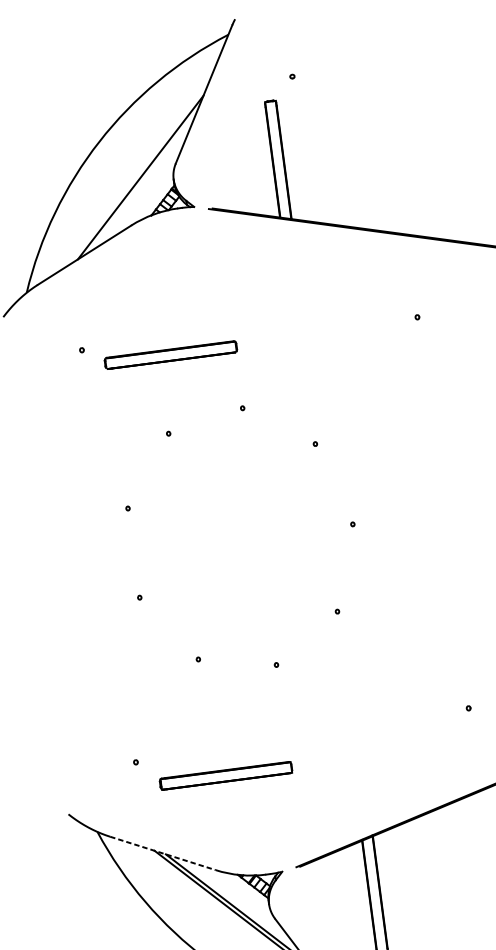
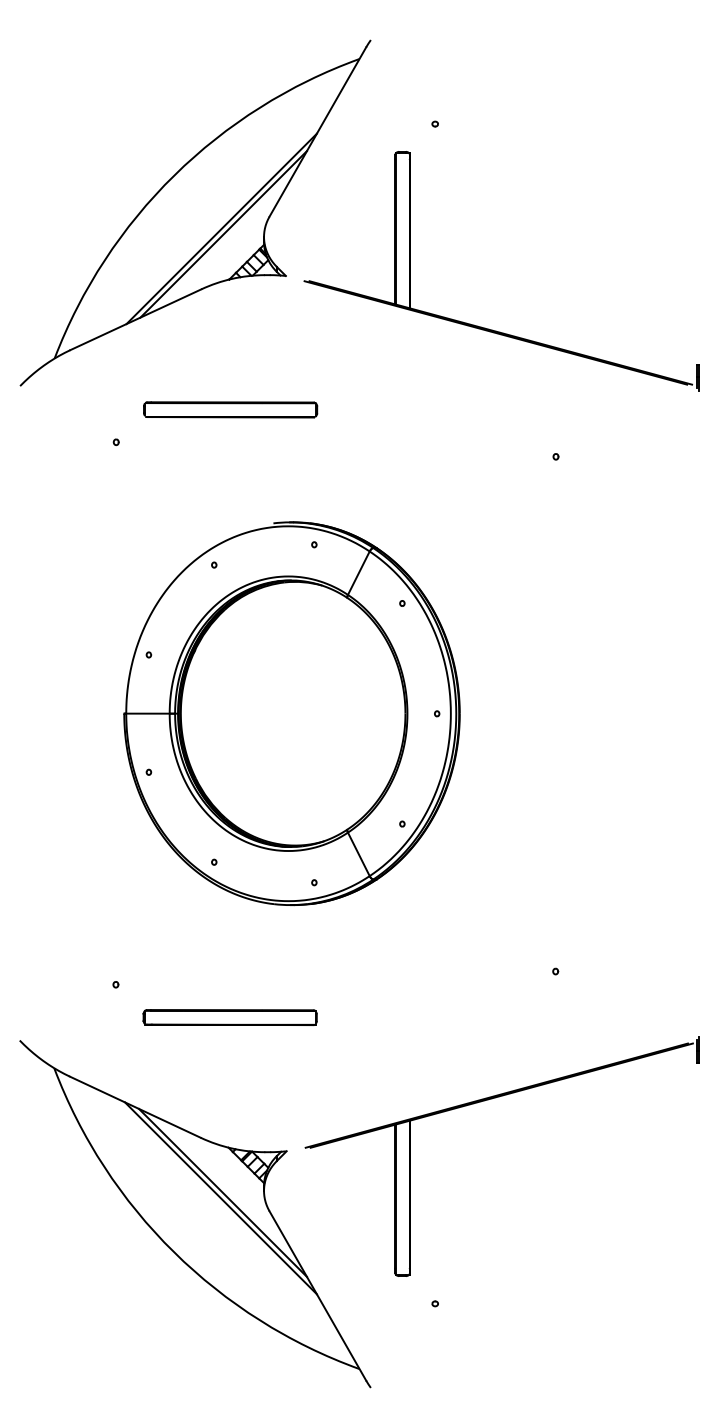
line: (142, 181) -> (223, 234), added
part: (170, 354) -> (230, 409), moved
part: (242, 538) -> (291, 713), added
line: (163, 853) -> (135, 1107), dashed -> solid

